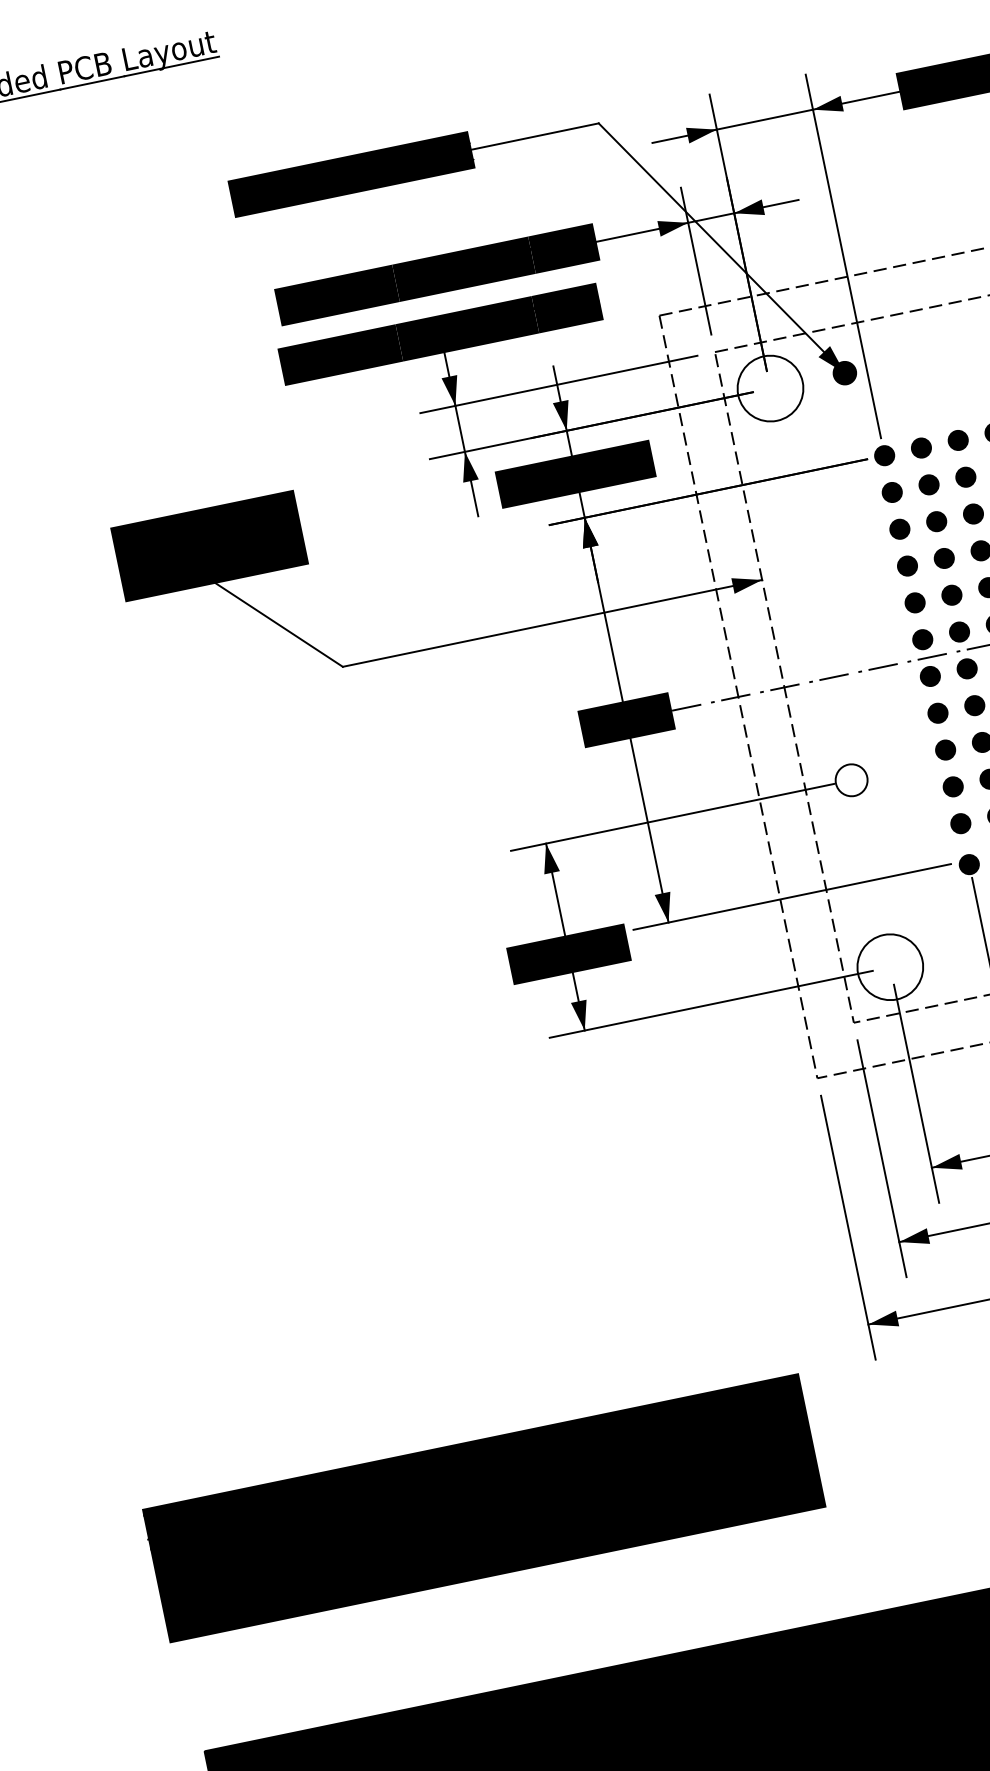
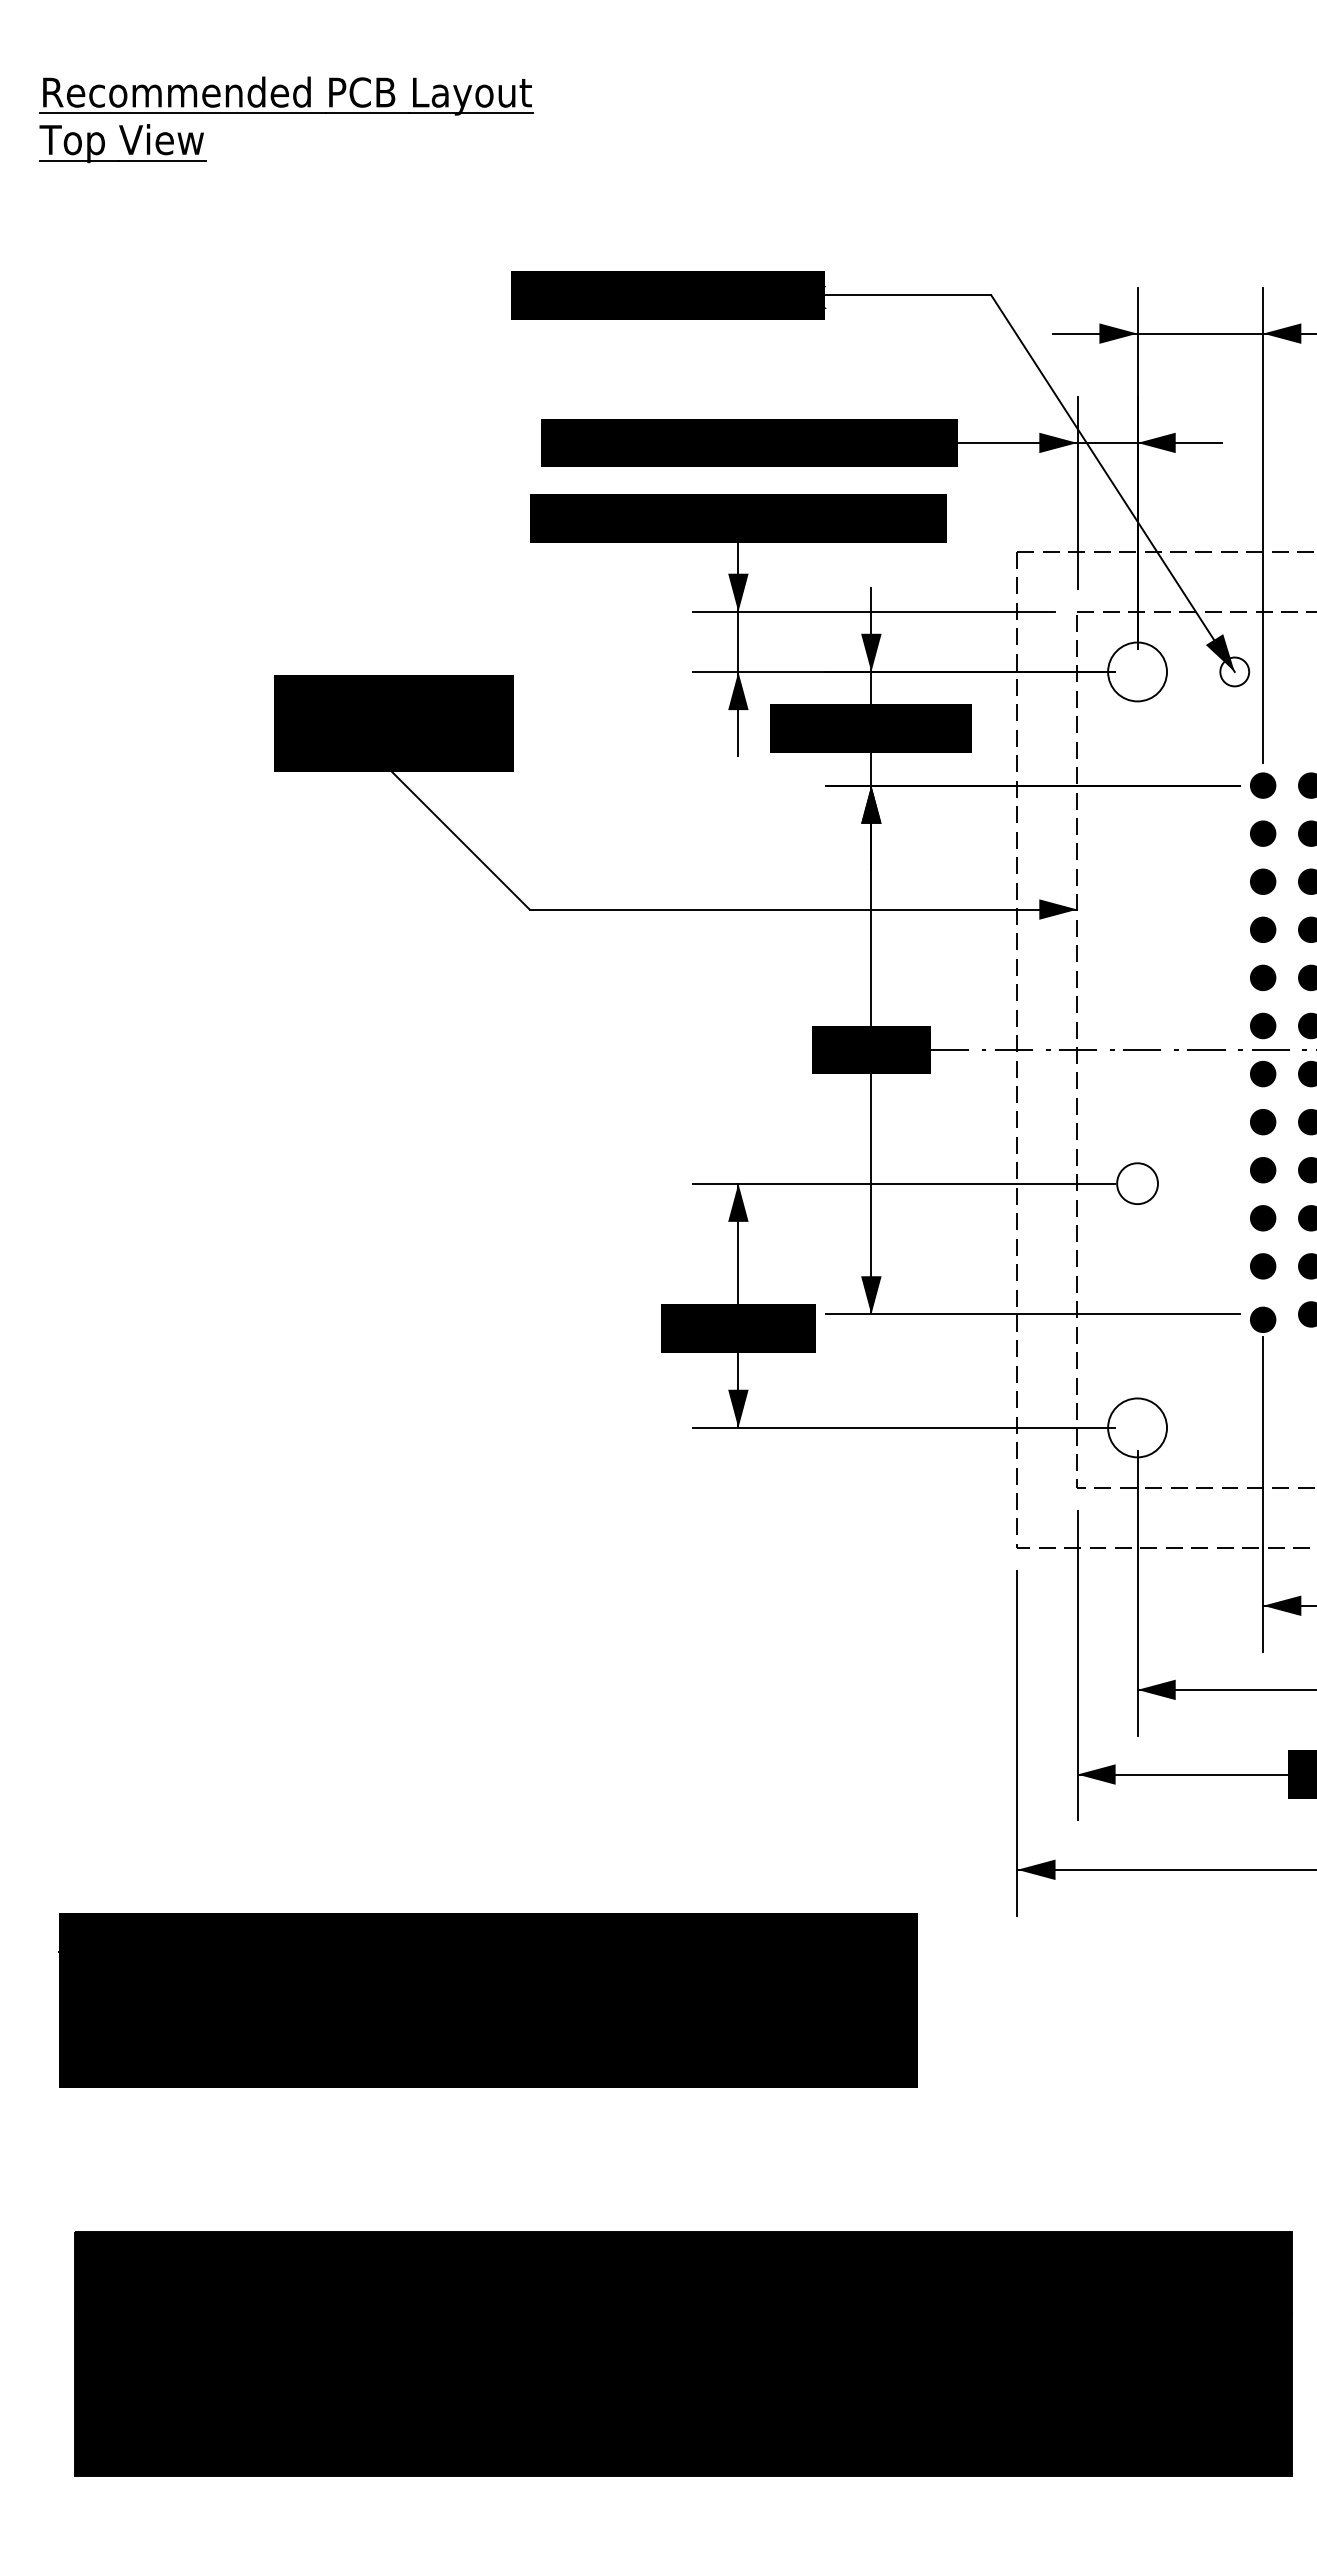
fill: (844, 372) -> (1234, 671), removed
circle: (770, 388) -> (1137, 671), size x0.7
circle: (890, 966) -> (1137, 1427), size x0.7

